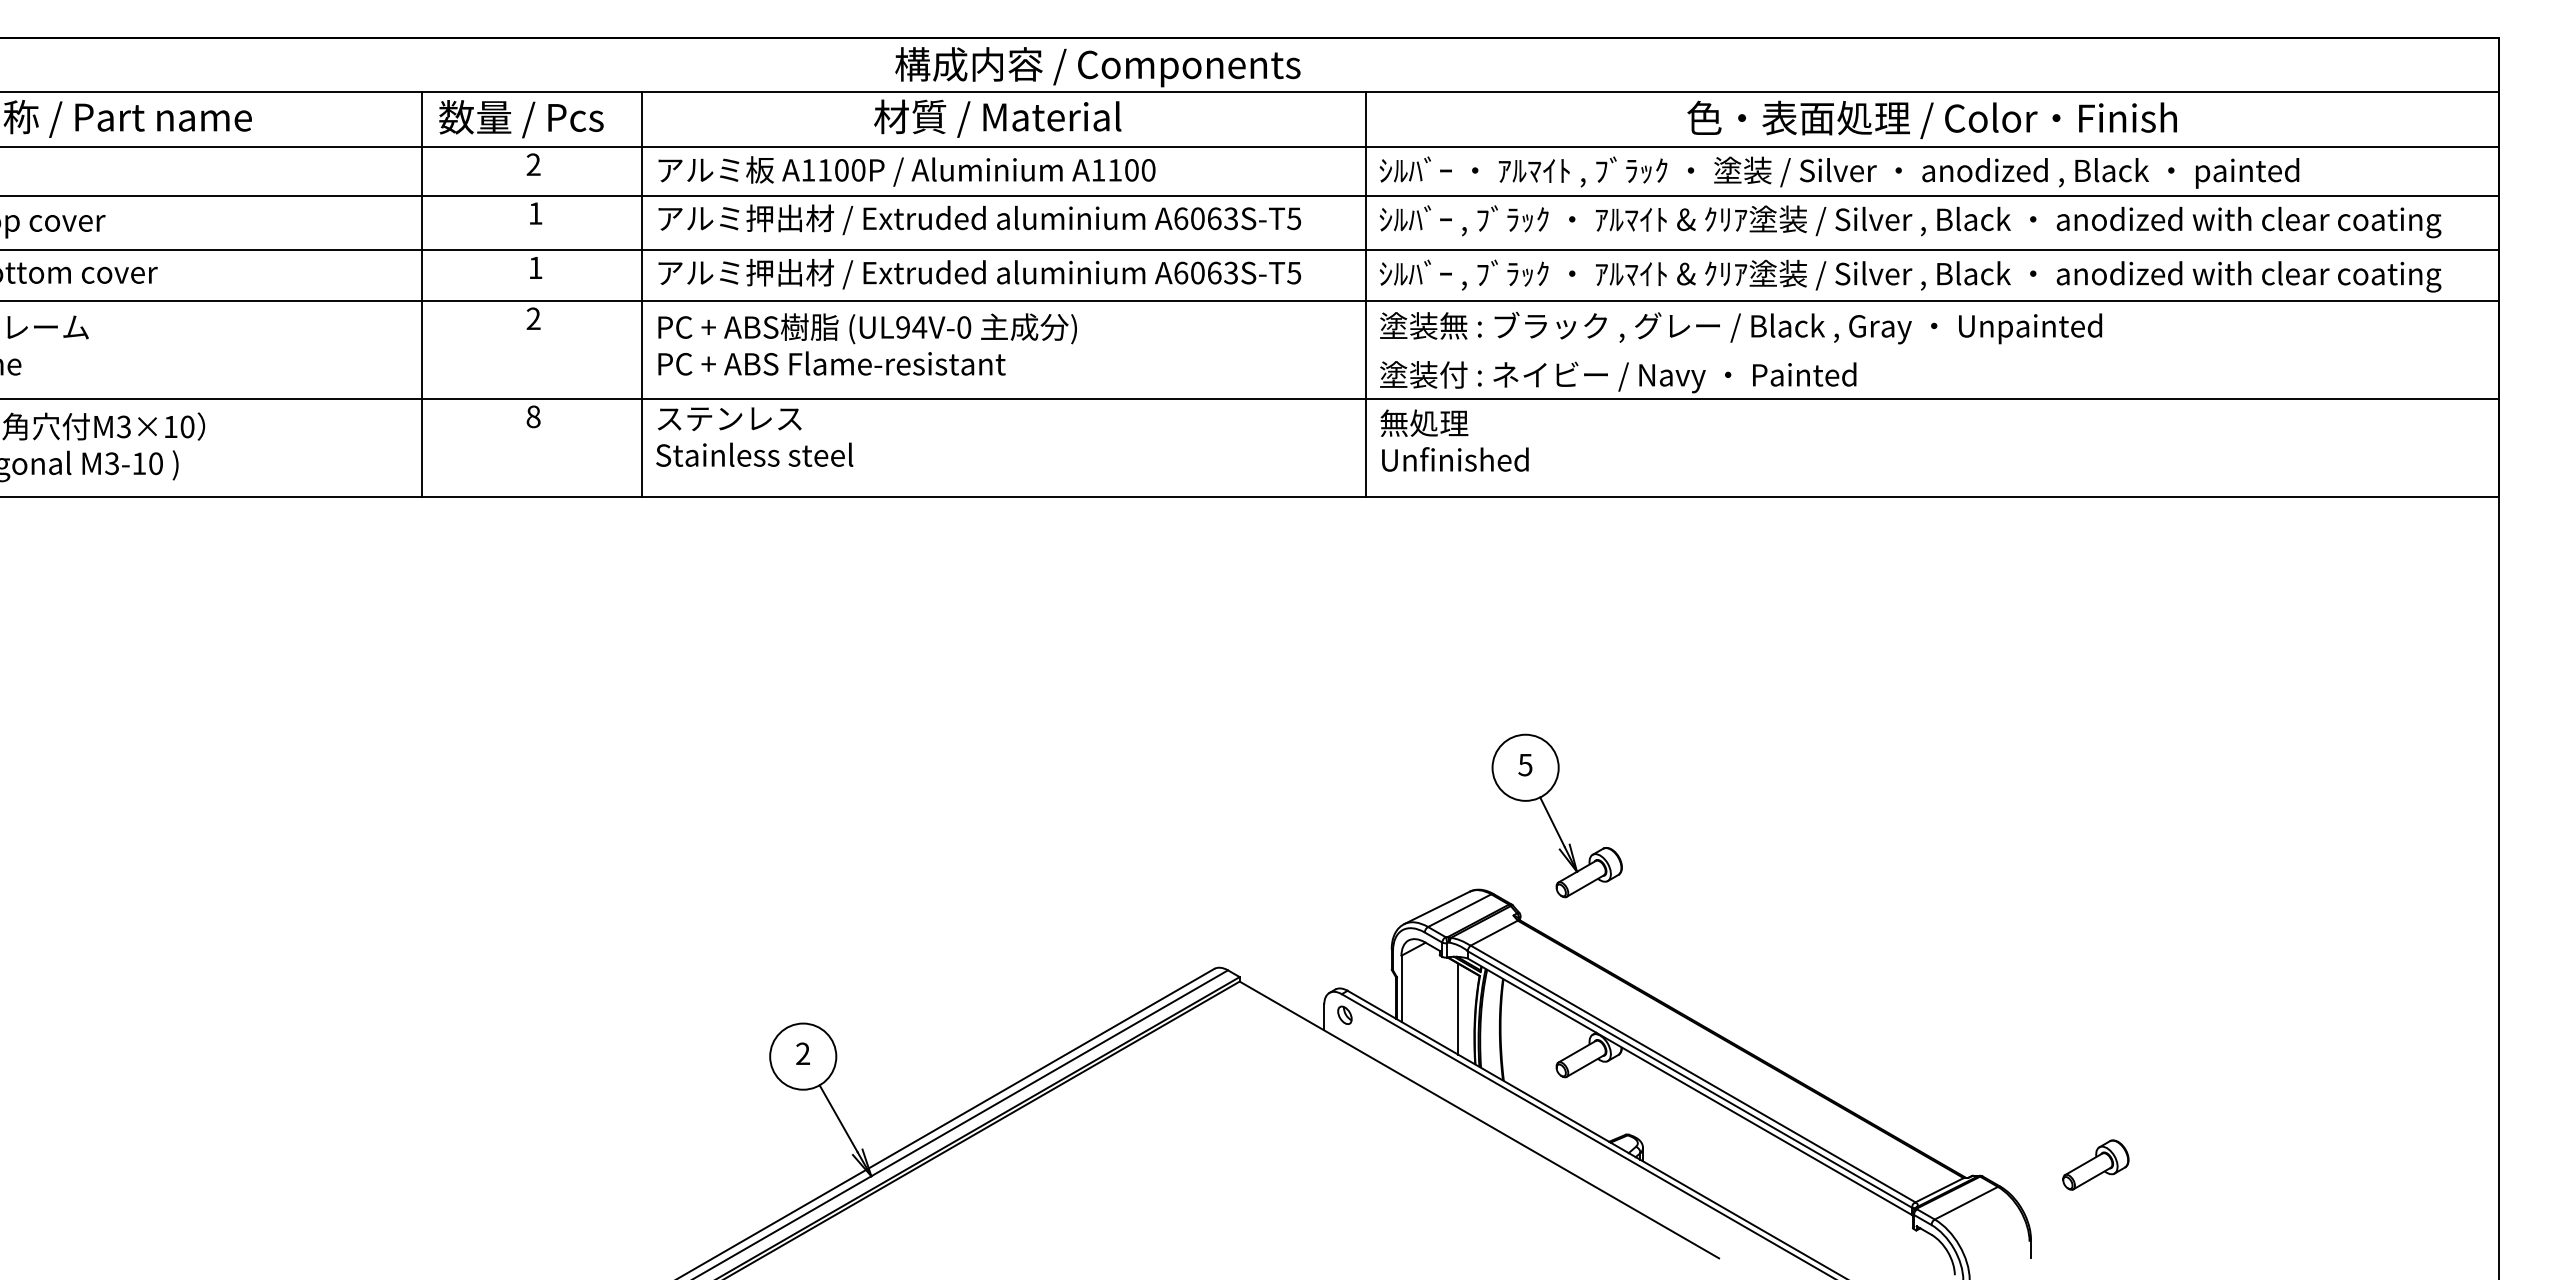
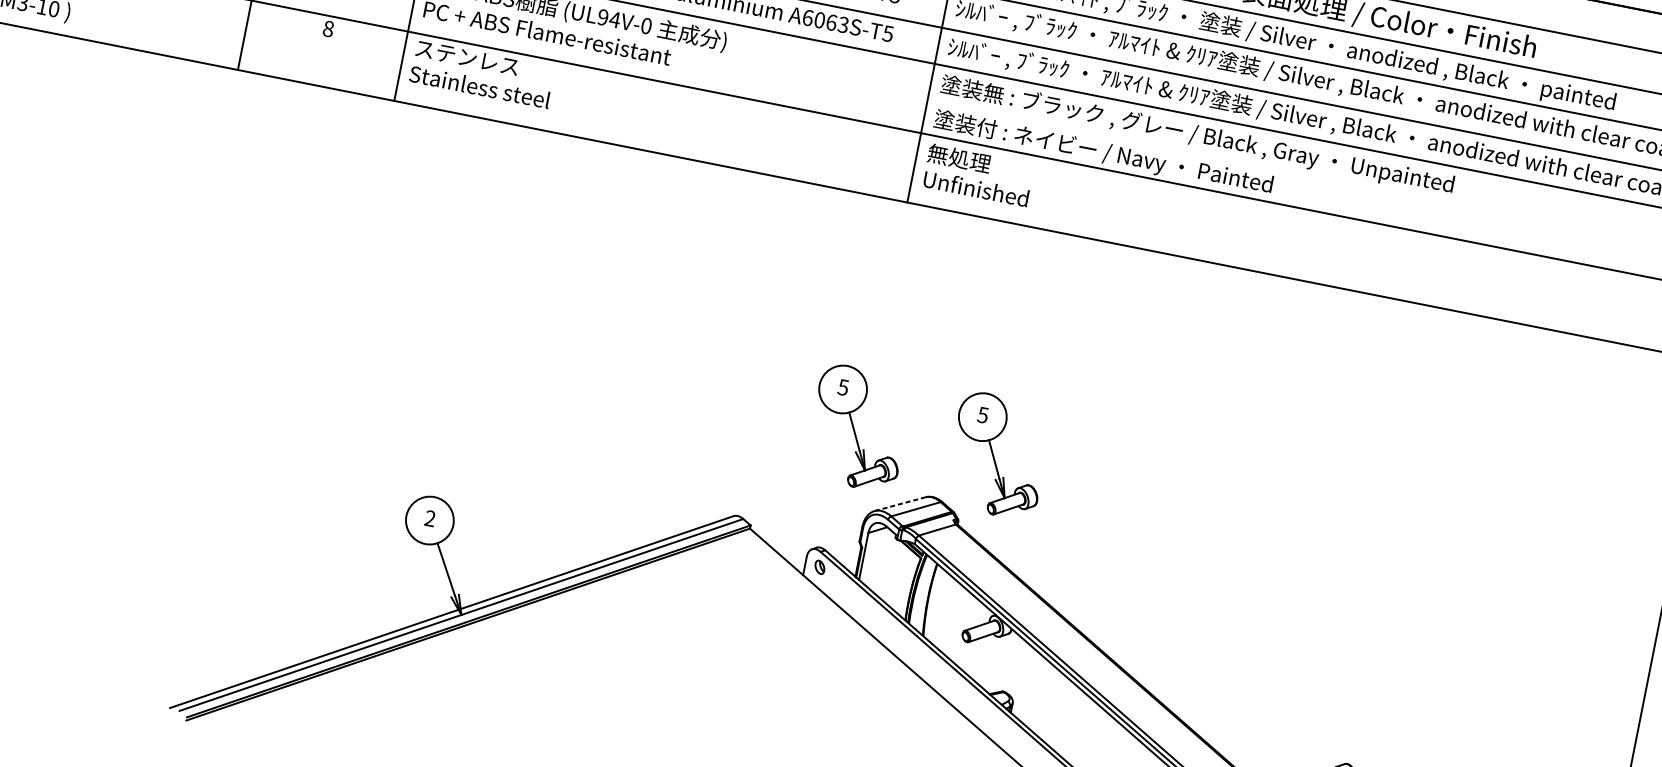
part: (1359, 815) -> (858, 427), added
line: (1437, 907) -> (900, 503), solid -> dashed
line: (1457, 1008) -> (900, 578), removed

